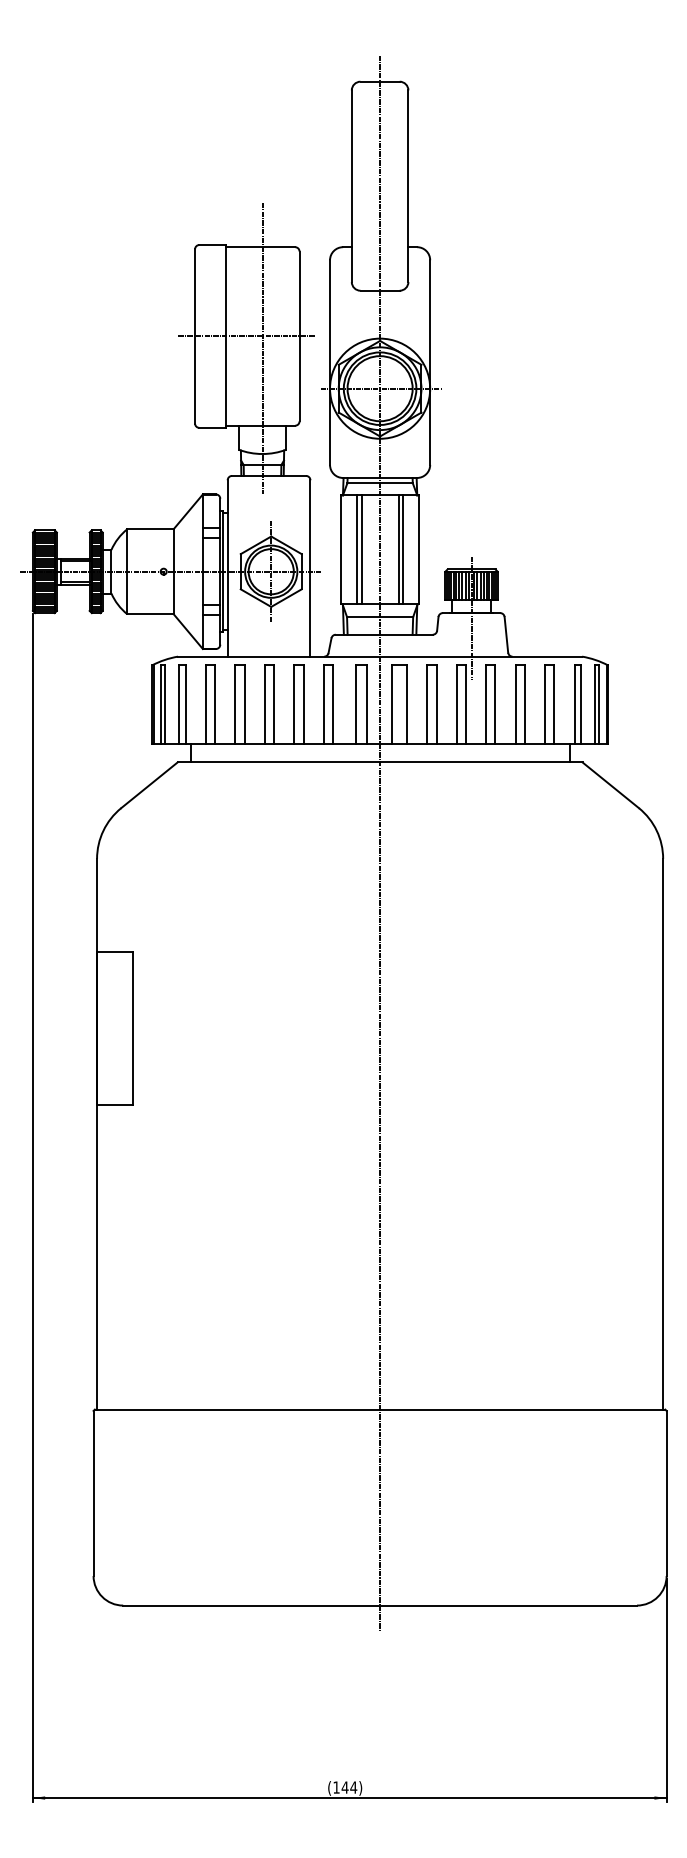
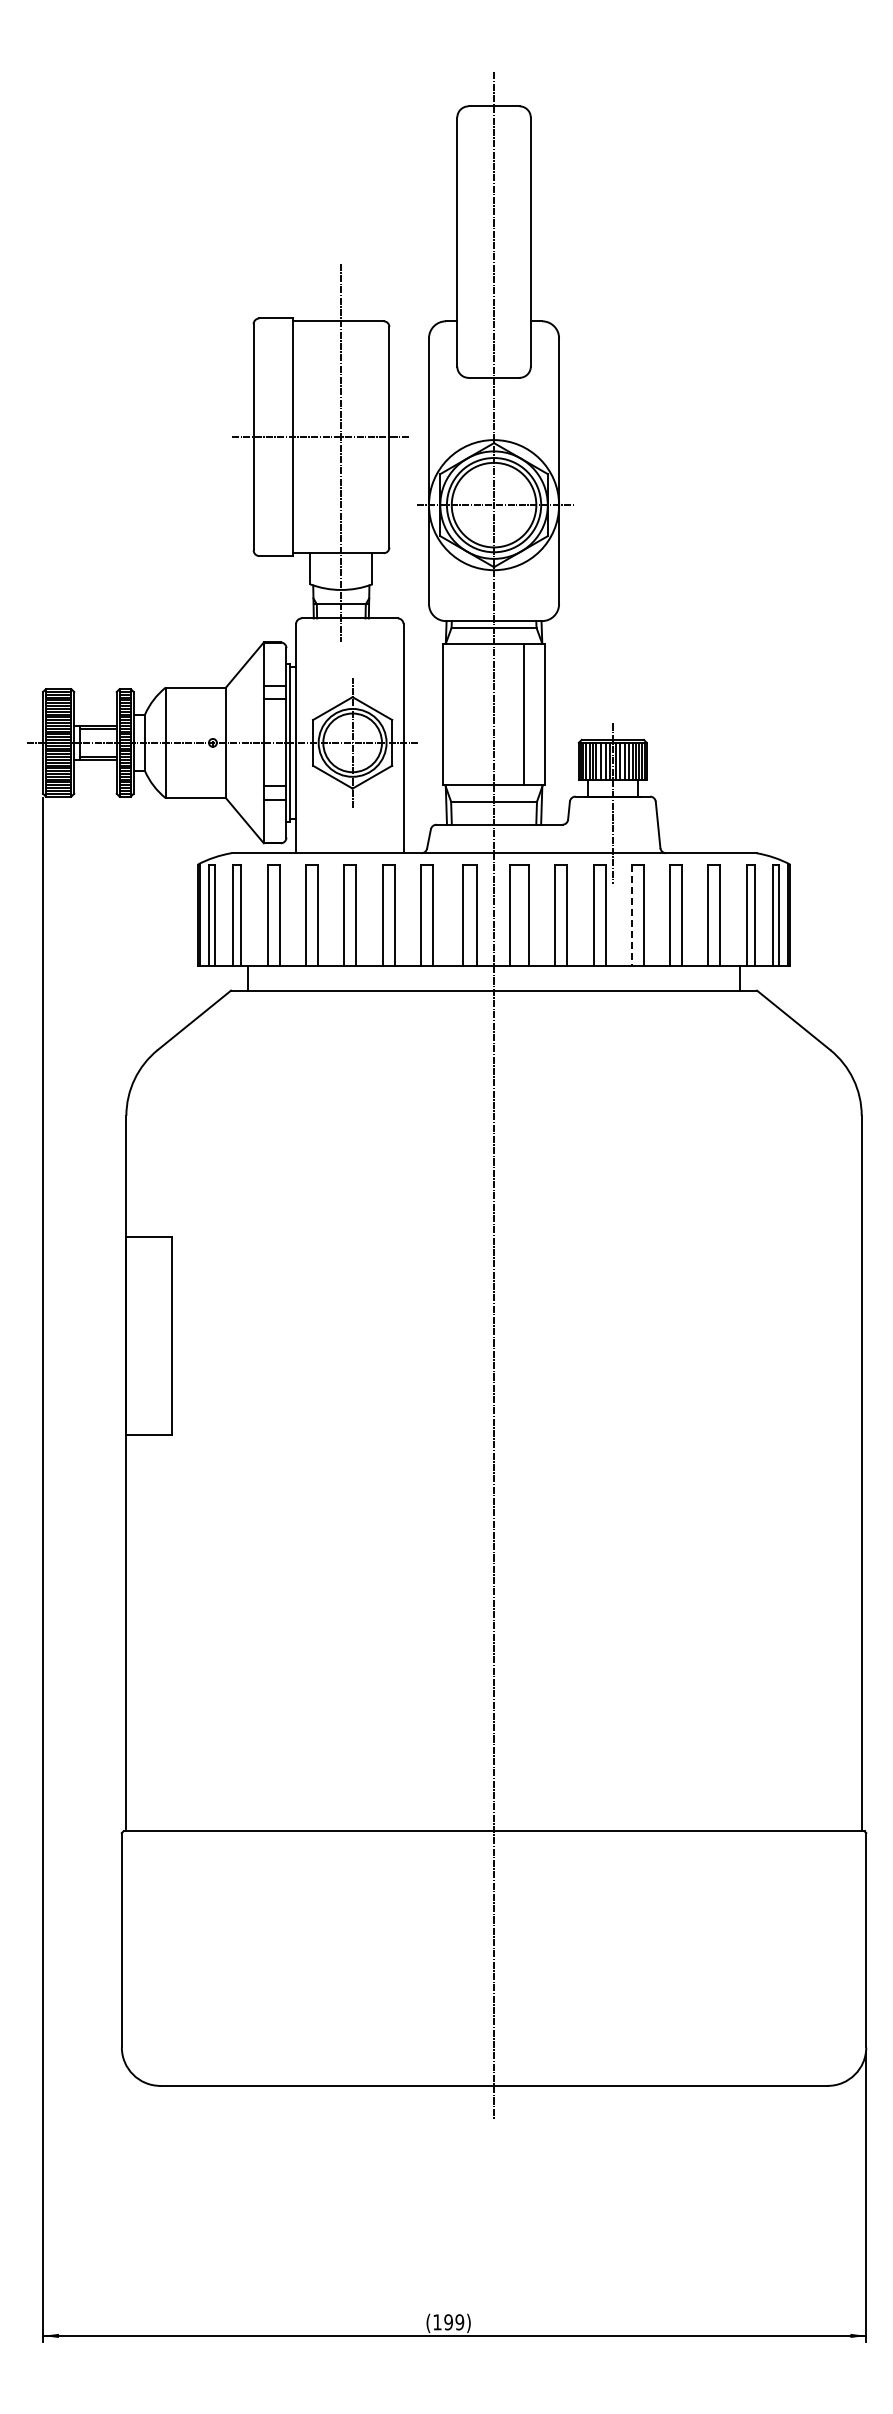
line: (357, 549) -> (464, 714), removed
line: (361, 549) -> (470, 714), removed
line: (398, 549) -> (518, 714), removed
line: (485, 704) -> (631, 915), solid -> dashed
text: (349, 1787) -> (454, 2322), 144 -> 199

